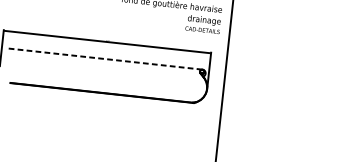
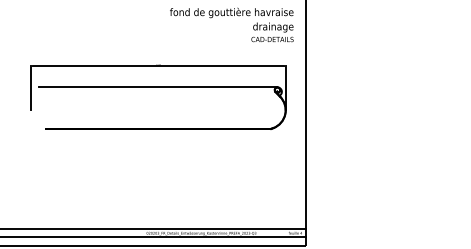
line: (105, 59) -> (158, 87), dashed -> solid

